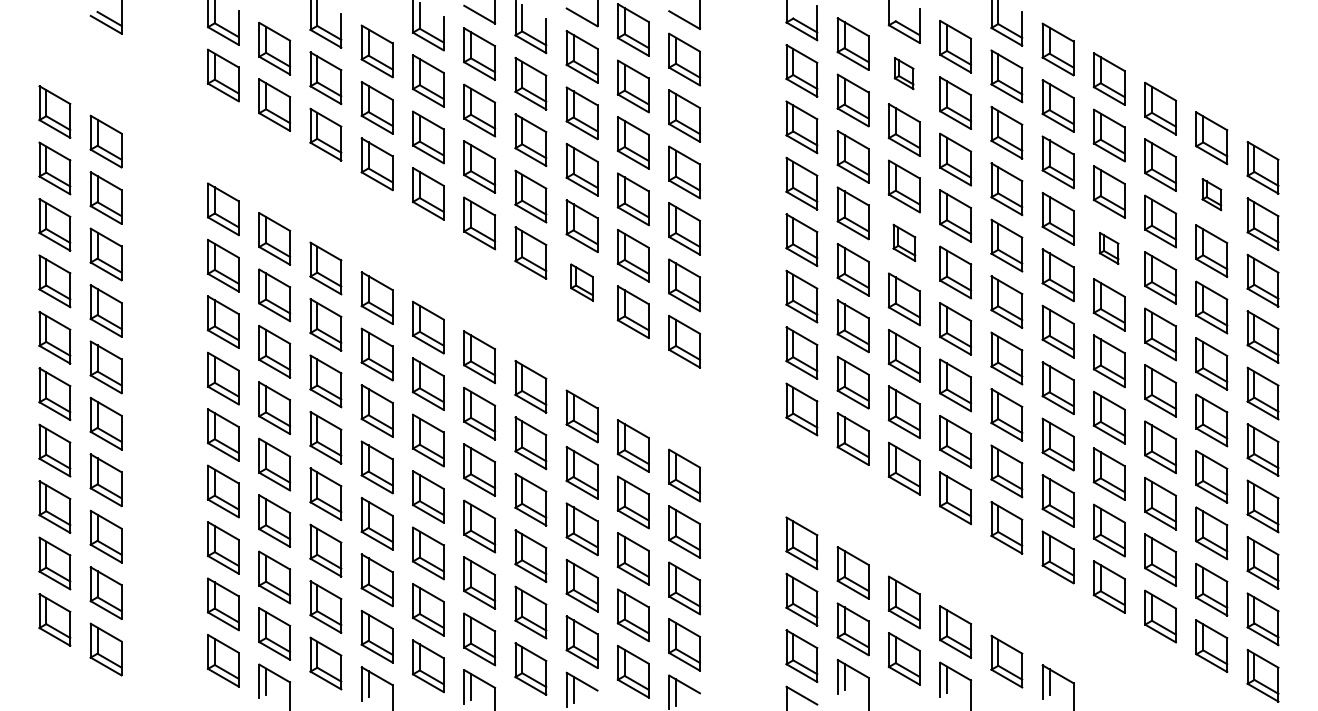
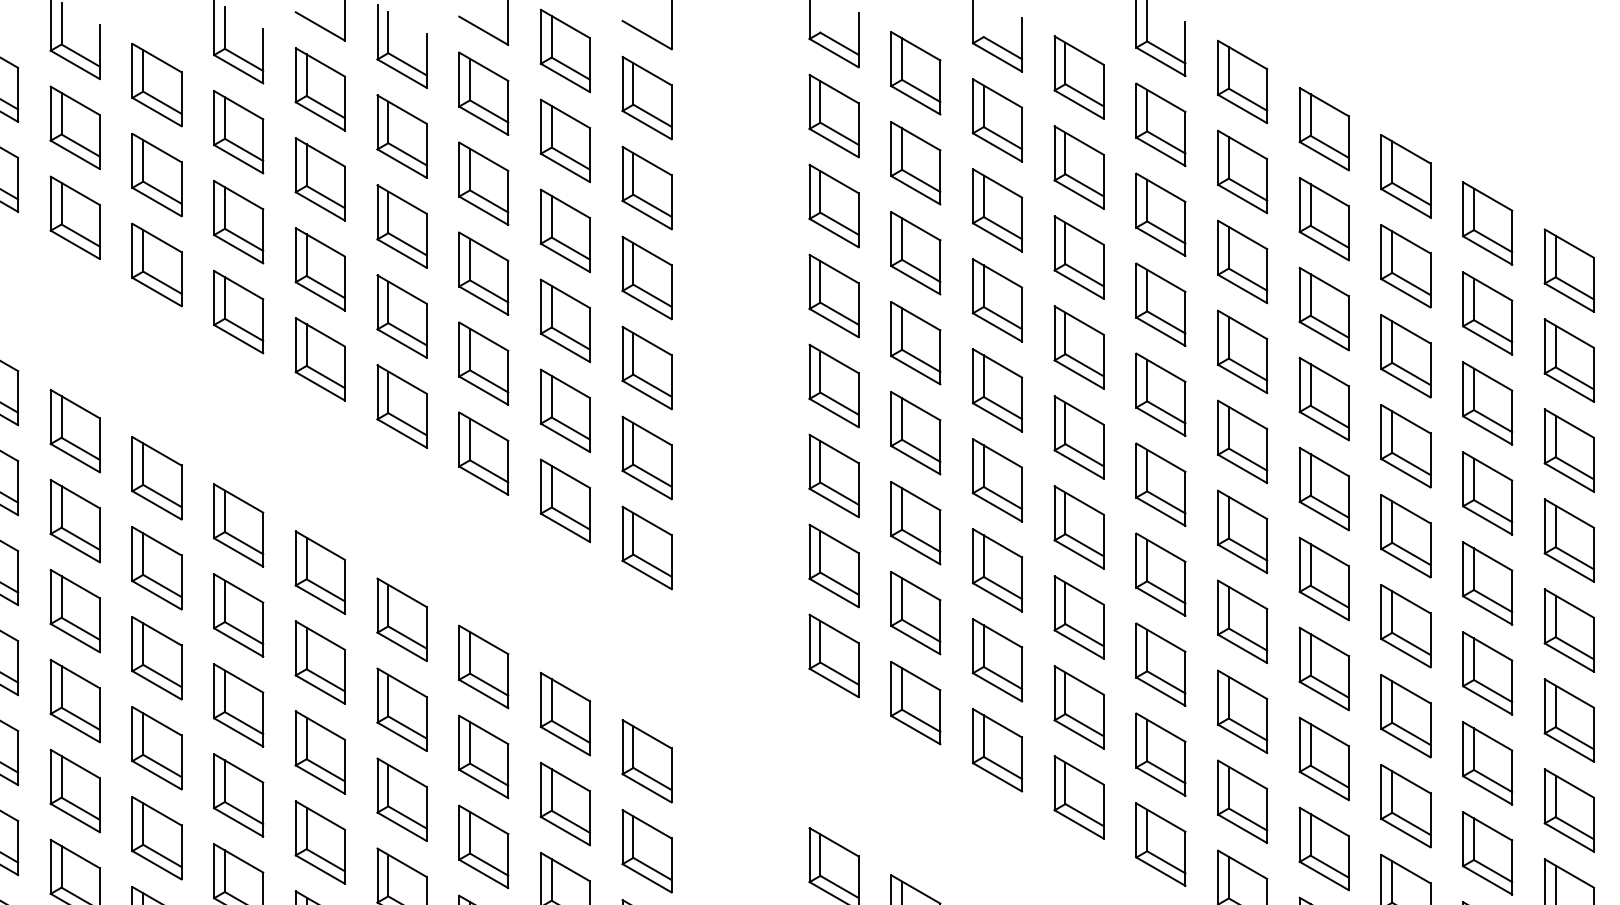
part: (903, 73) -> (996, 120), size x1.67
part: (1211, 194) -> (1487, 313), size x1.67
part: (904, 242) -> (997, 389), size x1.43
part: (1108, 248) -> (1322, 399), size x1.67
part: (581, 282) -> (482, 453), size x1.43

